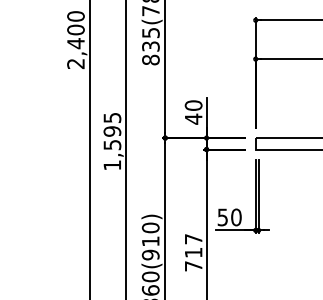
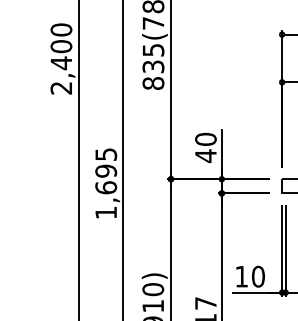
text: (112, 144) -> (106, 187), 1,595 -> 1,695
text: (222, 217) -> (241, 276), 50 -> 10

